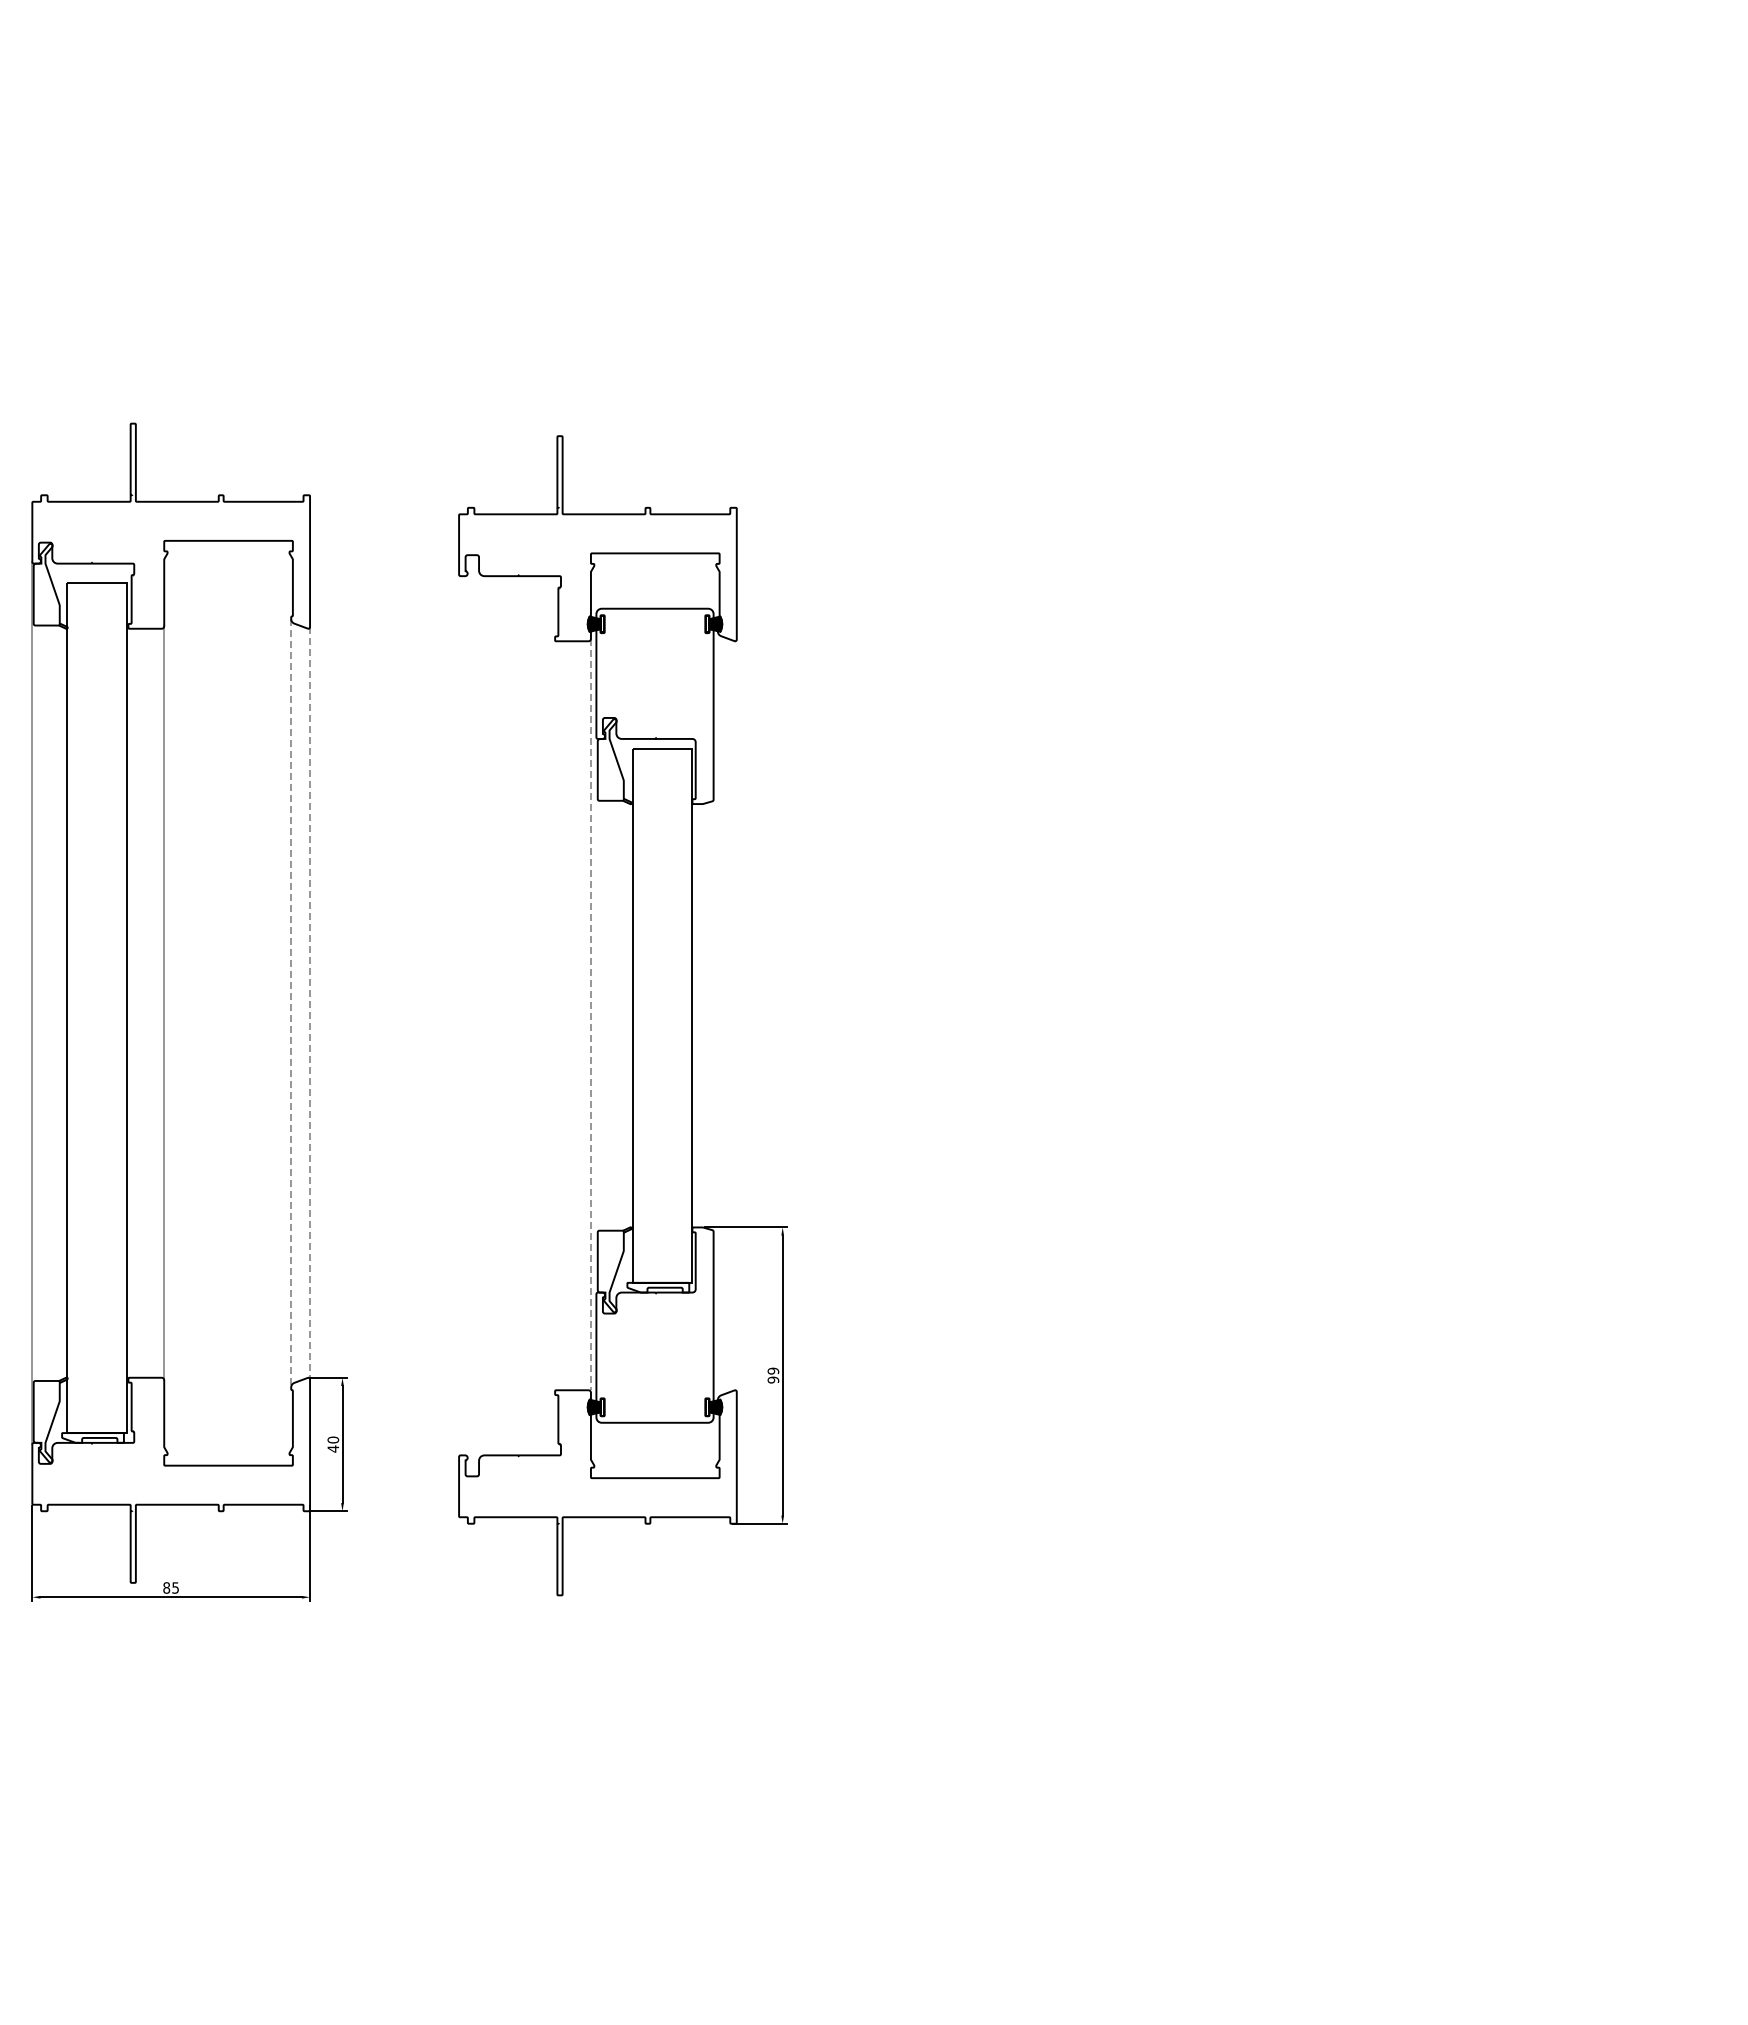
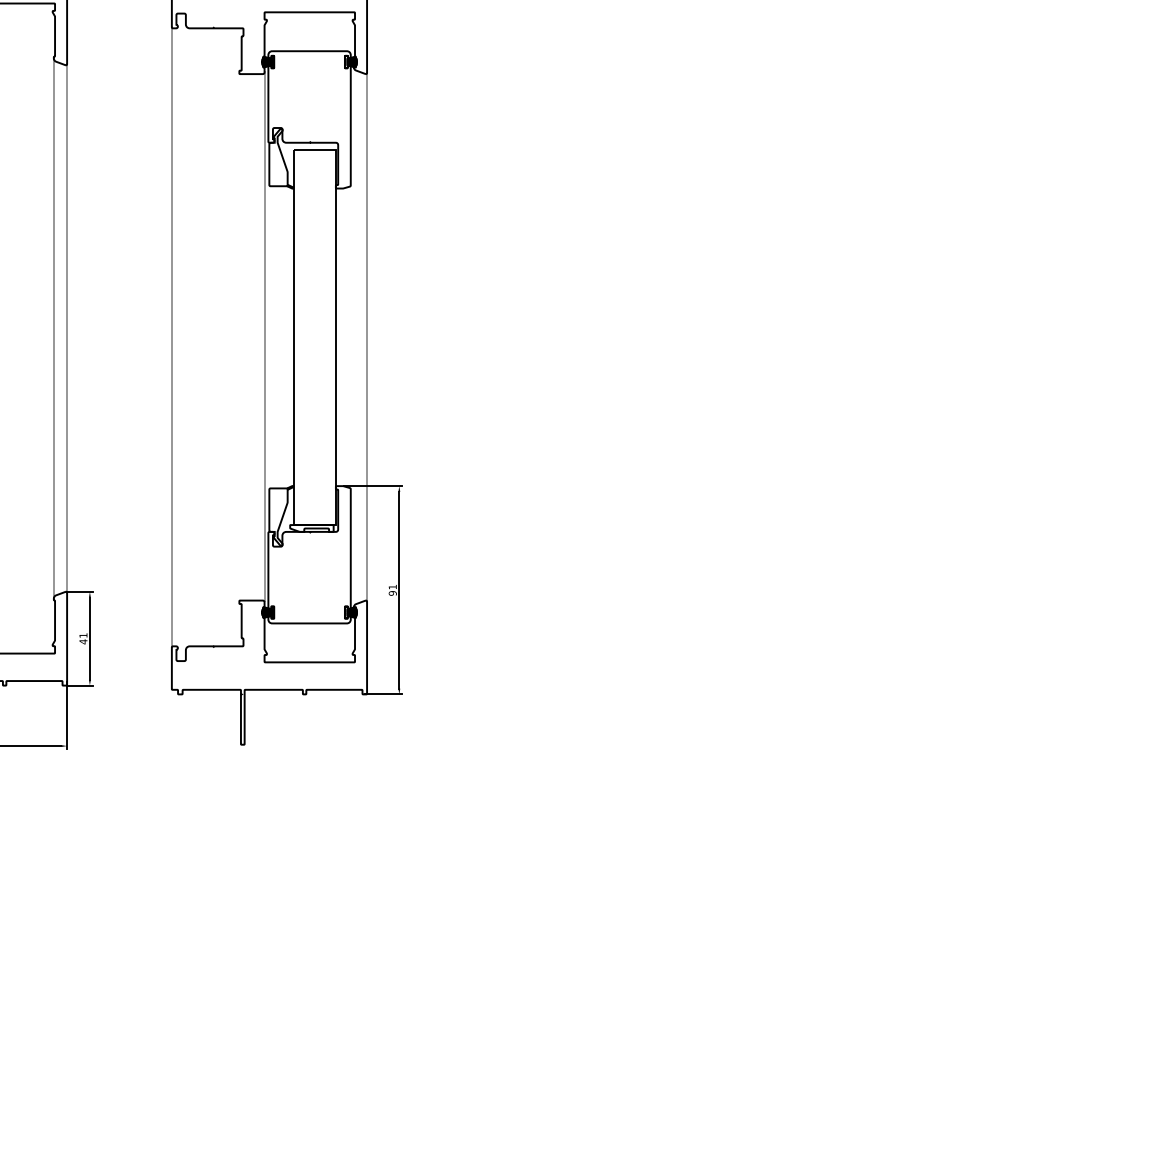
line: (291, 1003) -> (54, 328), dashed -> solid
line: (309, 1003) -> (66, 328), dashed -> solid
line: (590, 1014) -> (264, 336), dashed -> solid
line: (458, 1015) -> (171, 337), added
line: (736, 1015) -> (366, 337), added
text: (773, 1370) -> (392, 586), 99 -> 91
text: (333, 1439) -> (83, 635), 40 -> 41

